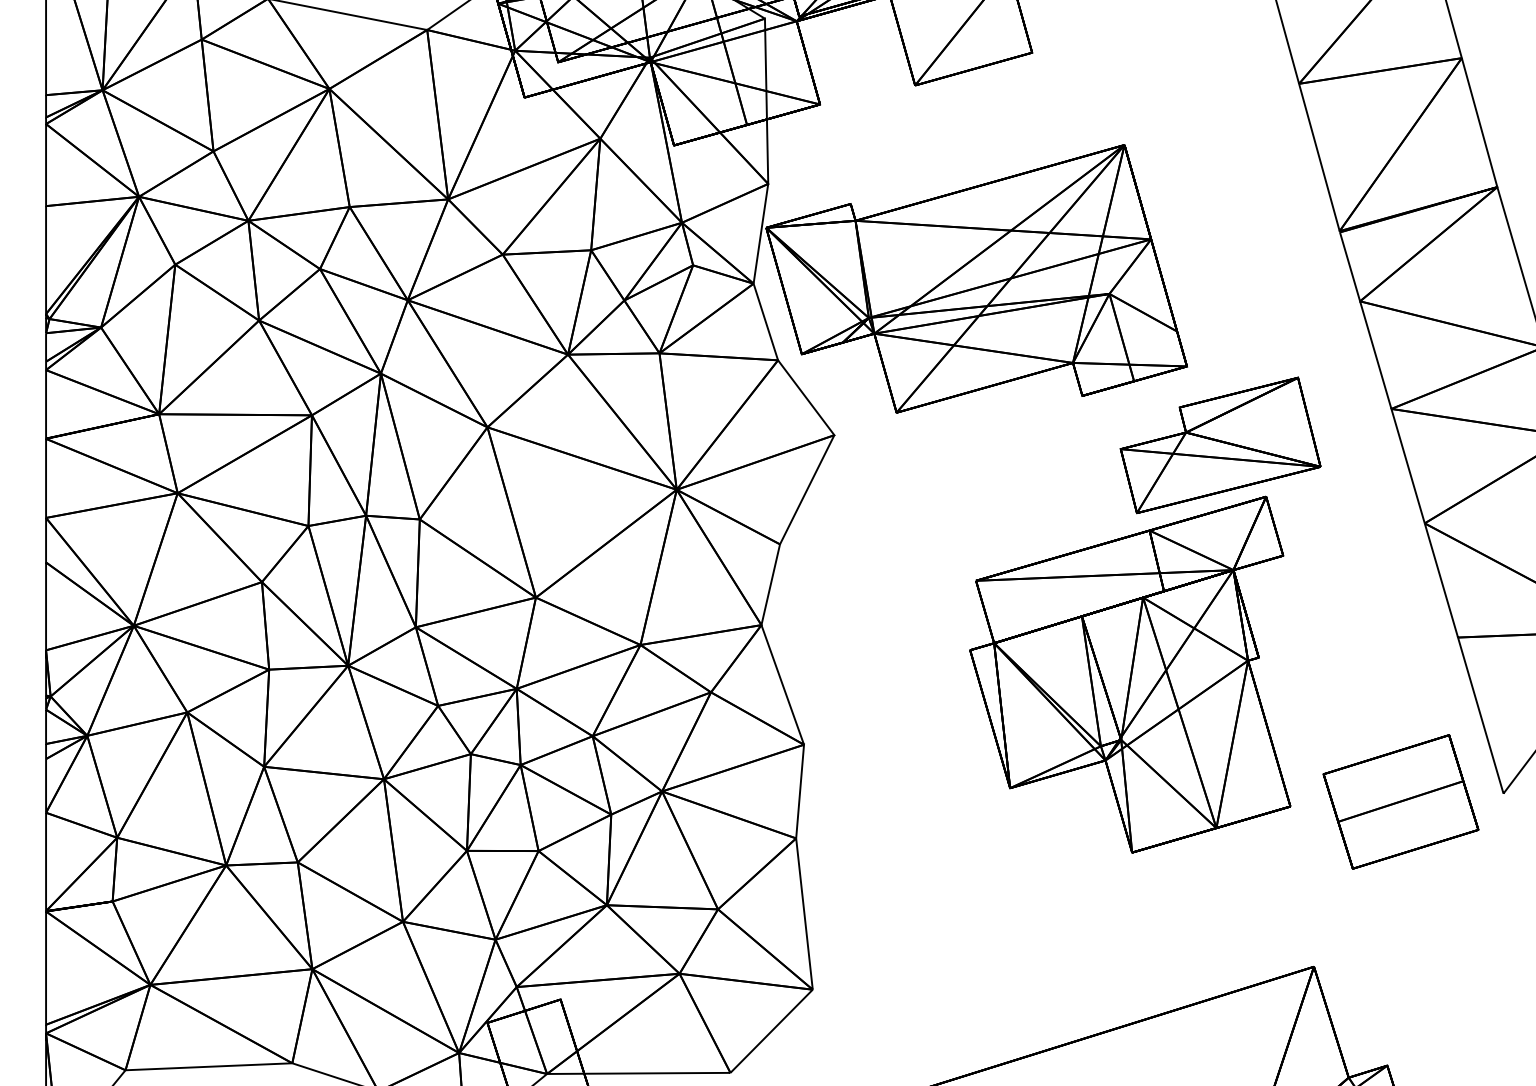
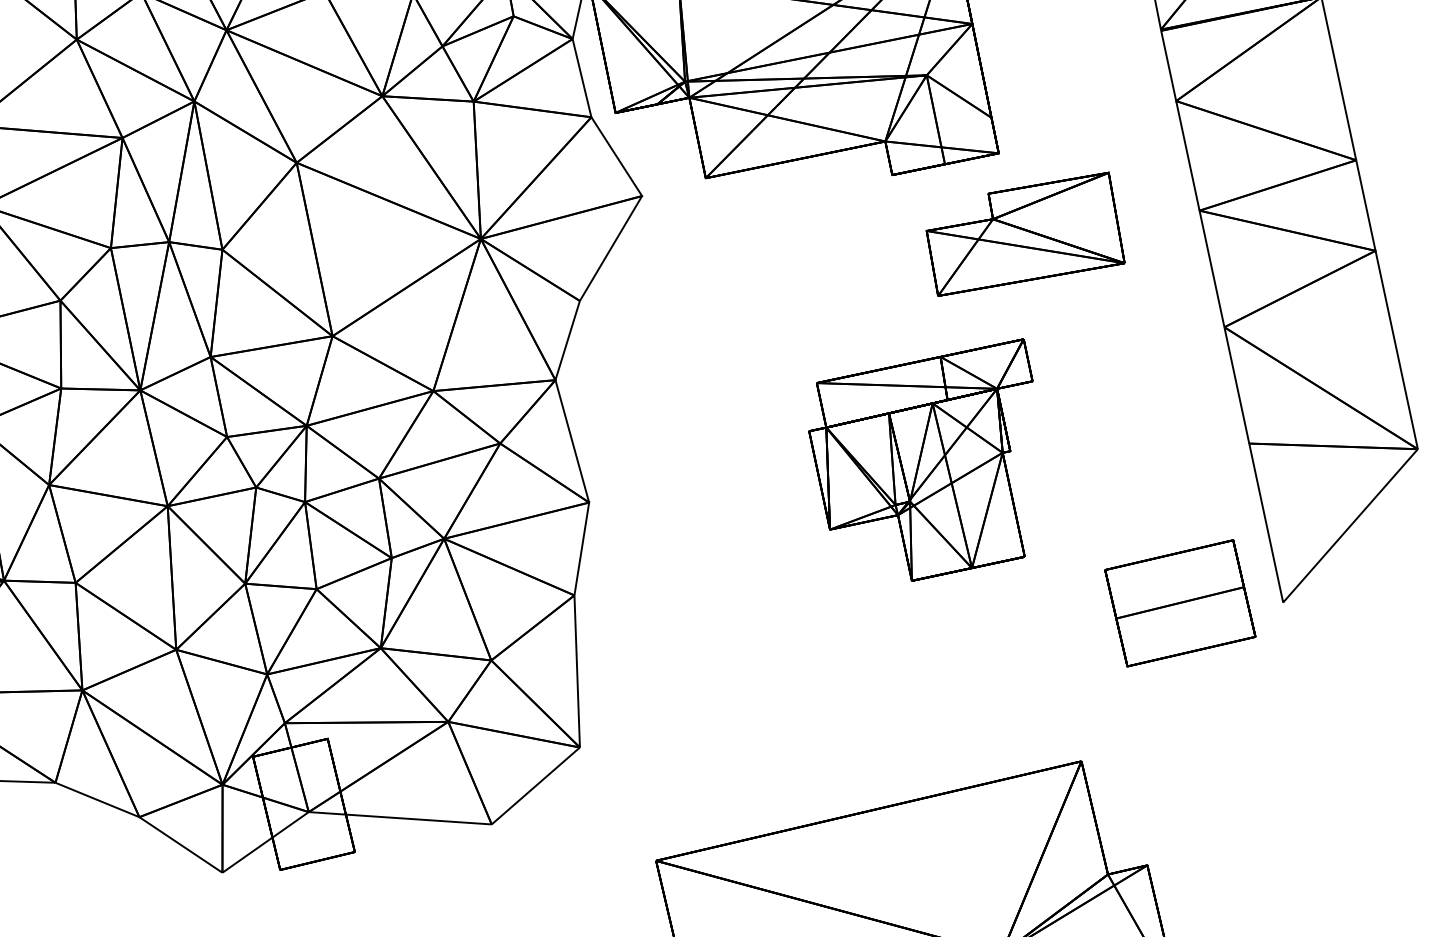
part: (1130, 674) -> (919, 456), size x0.7

